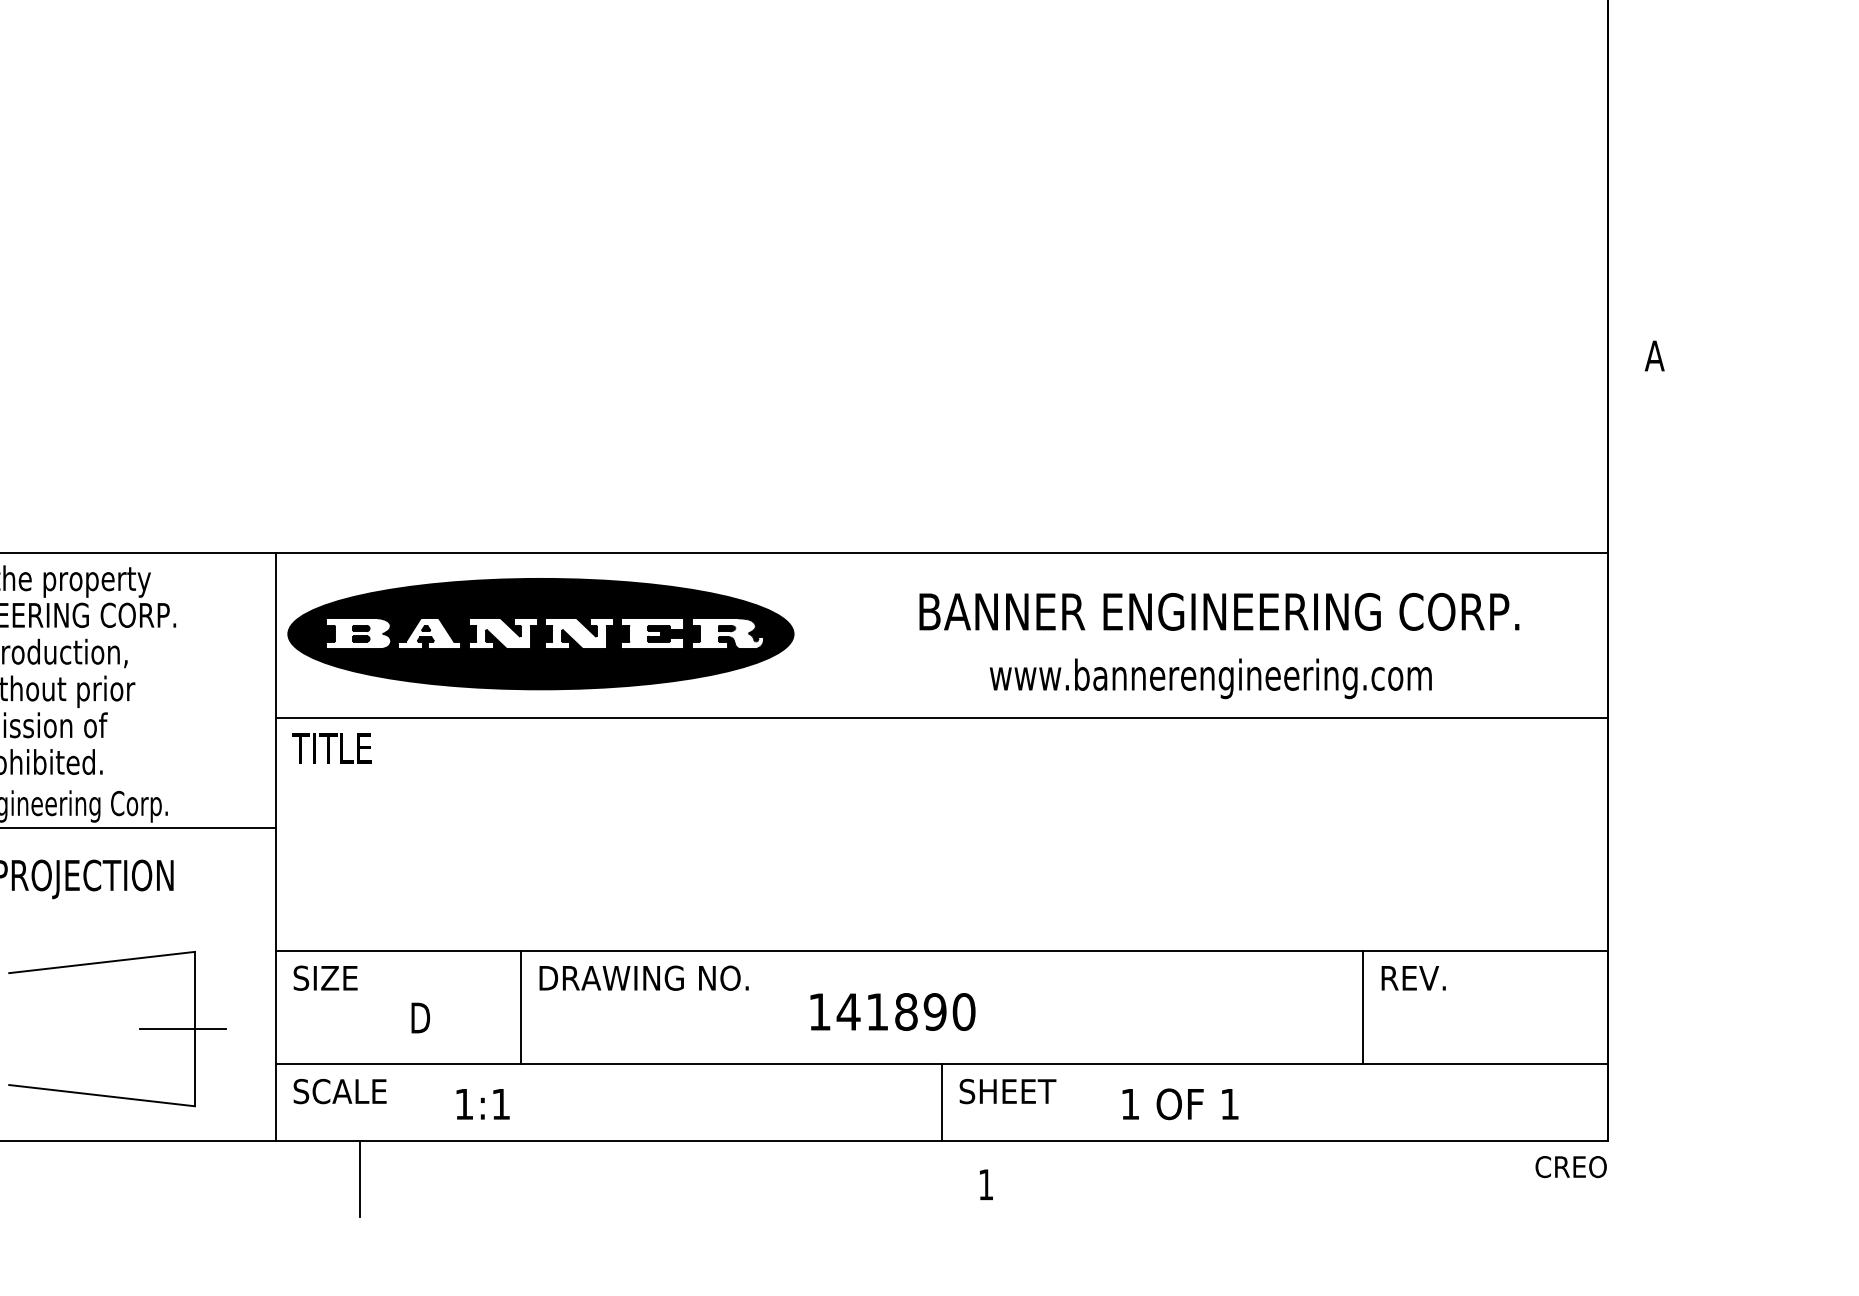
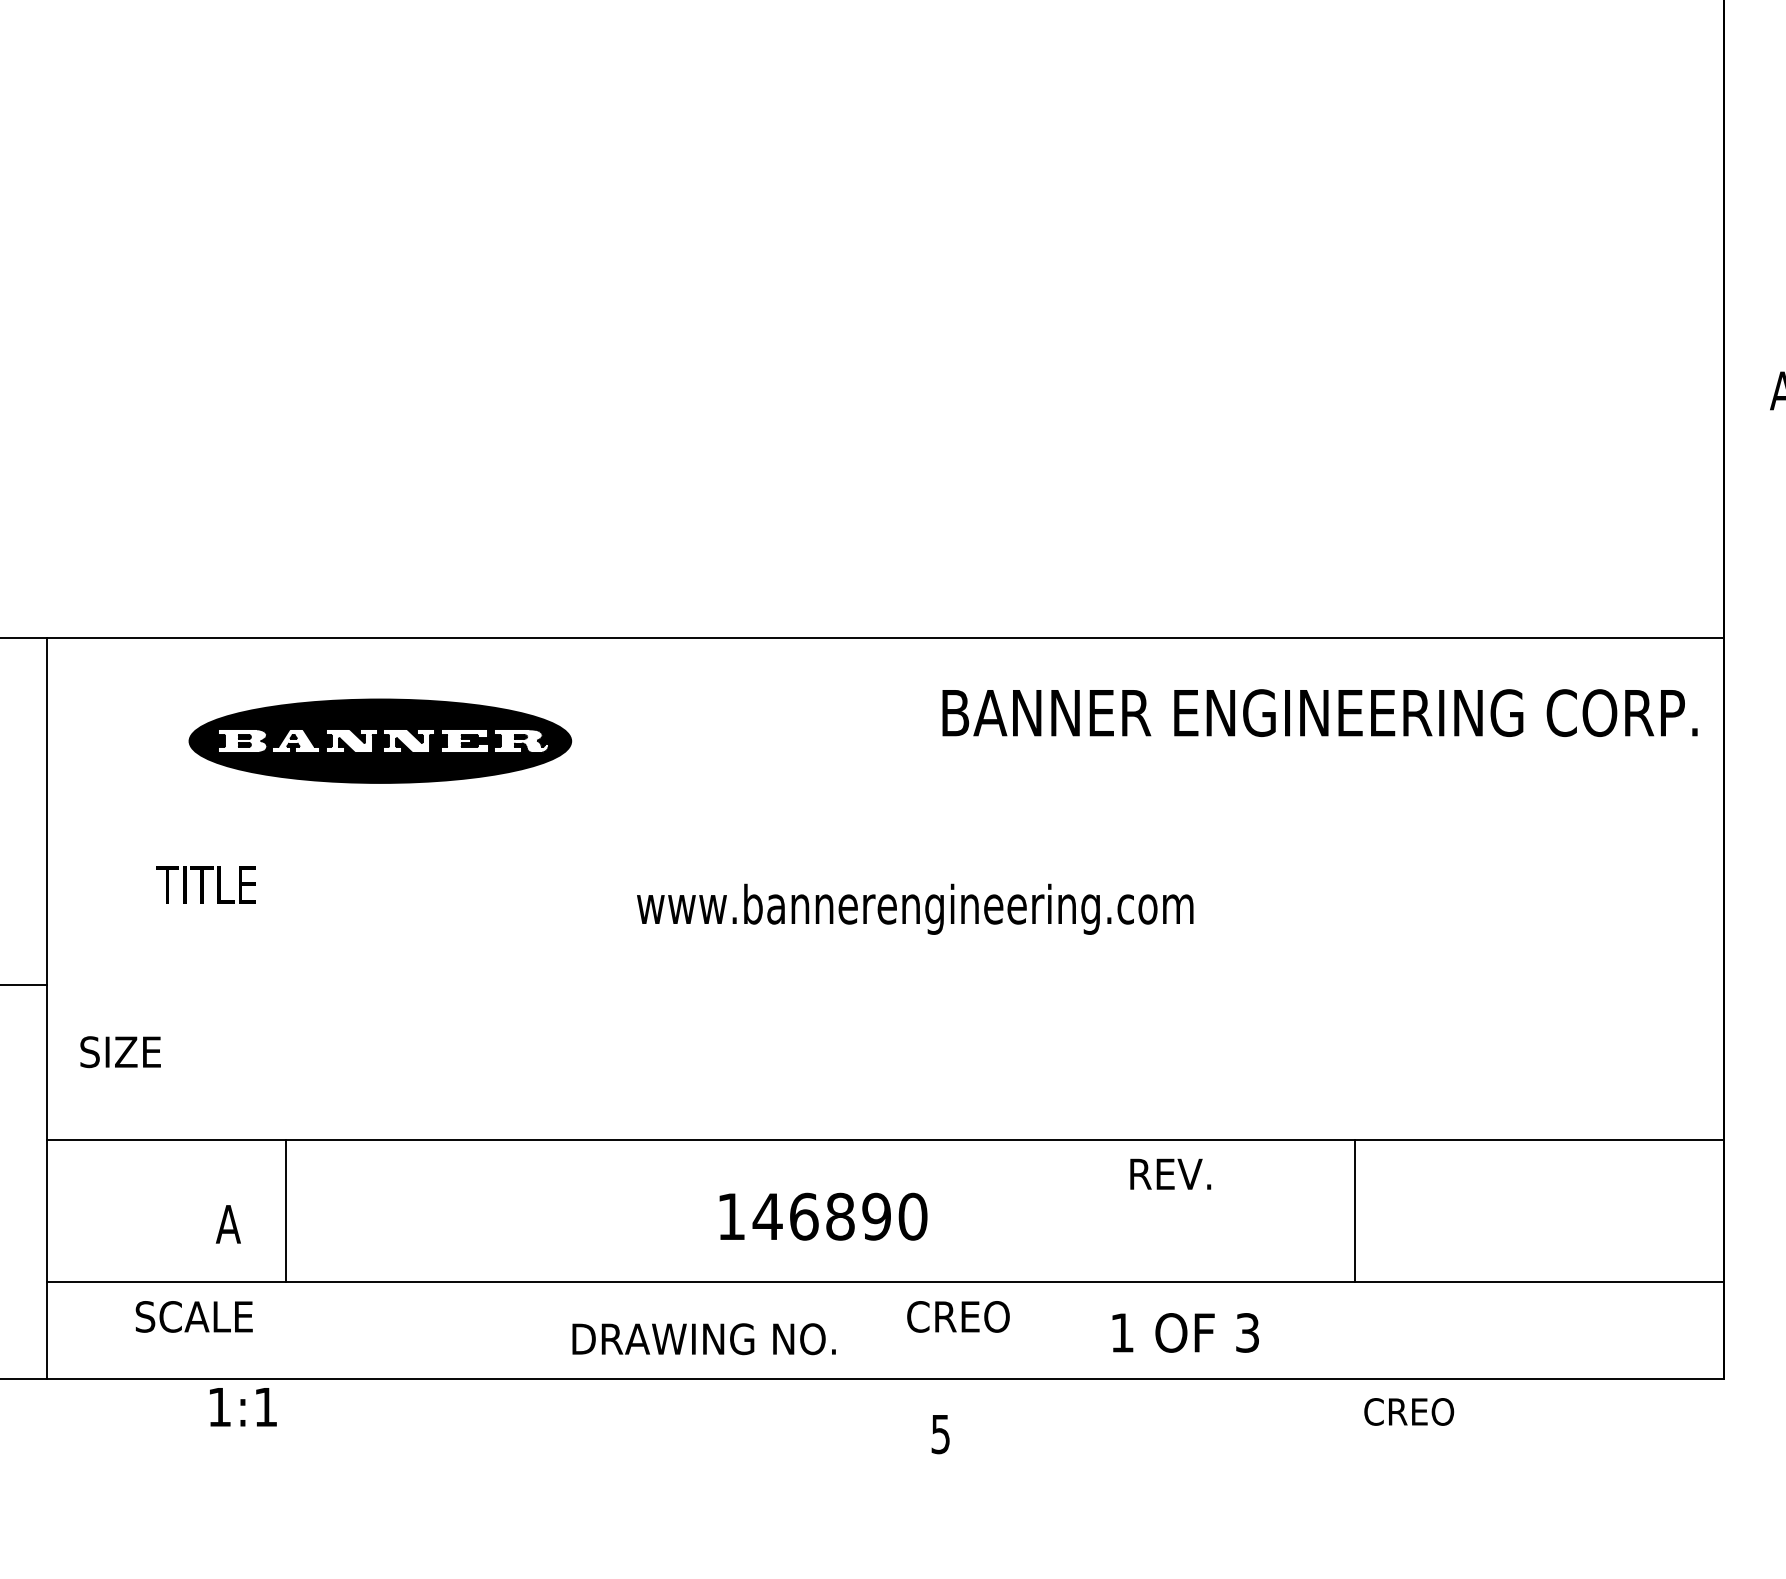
text: (1219, 611) -> (1320, 712), moved
part: (540, 634) -> (379, 741), size x0.6
text: (1210, 678) -> (914, 908), moved
line: (942, 717) -> (885, 846), removed
text: (331, 748) -> (206, 885), moved
text: (325, 977) -> (120, 1051), moved
text: (643, 977) -> (703, 1338), moved
text: (1413, 978) -> (1170, 1174), moved
line: (521, 1006) -> (286, 1209), moved
line: (1363, 1006) -> (1355, 1209), moved
text: (877, 1011) -> (804, 1216), 141890 -> 146890
text: (420, 1017) -> (228, 1223), D -> A
text: (339, 1091) -> (193, 1316), moved
text: (1007, 1091) -> (967, 1316), SHEET -> CREO
line: (942, 1101) -> (885, 1329), removed
text: (482, 1104) -> (242, 1407), moved
text: (1229, 1104) -> (1247, 1333), 1 -> 3
text: (1570, 1167) -> (1408, 1412), moved
line: (360, 1178) -> (153, 1426), removed
text: (986, 1184) -> (941, 1433), 1 -> 5

